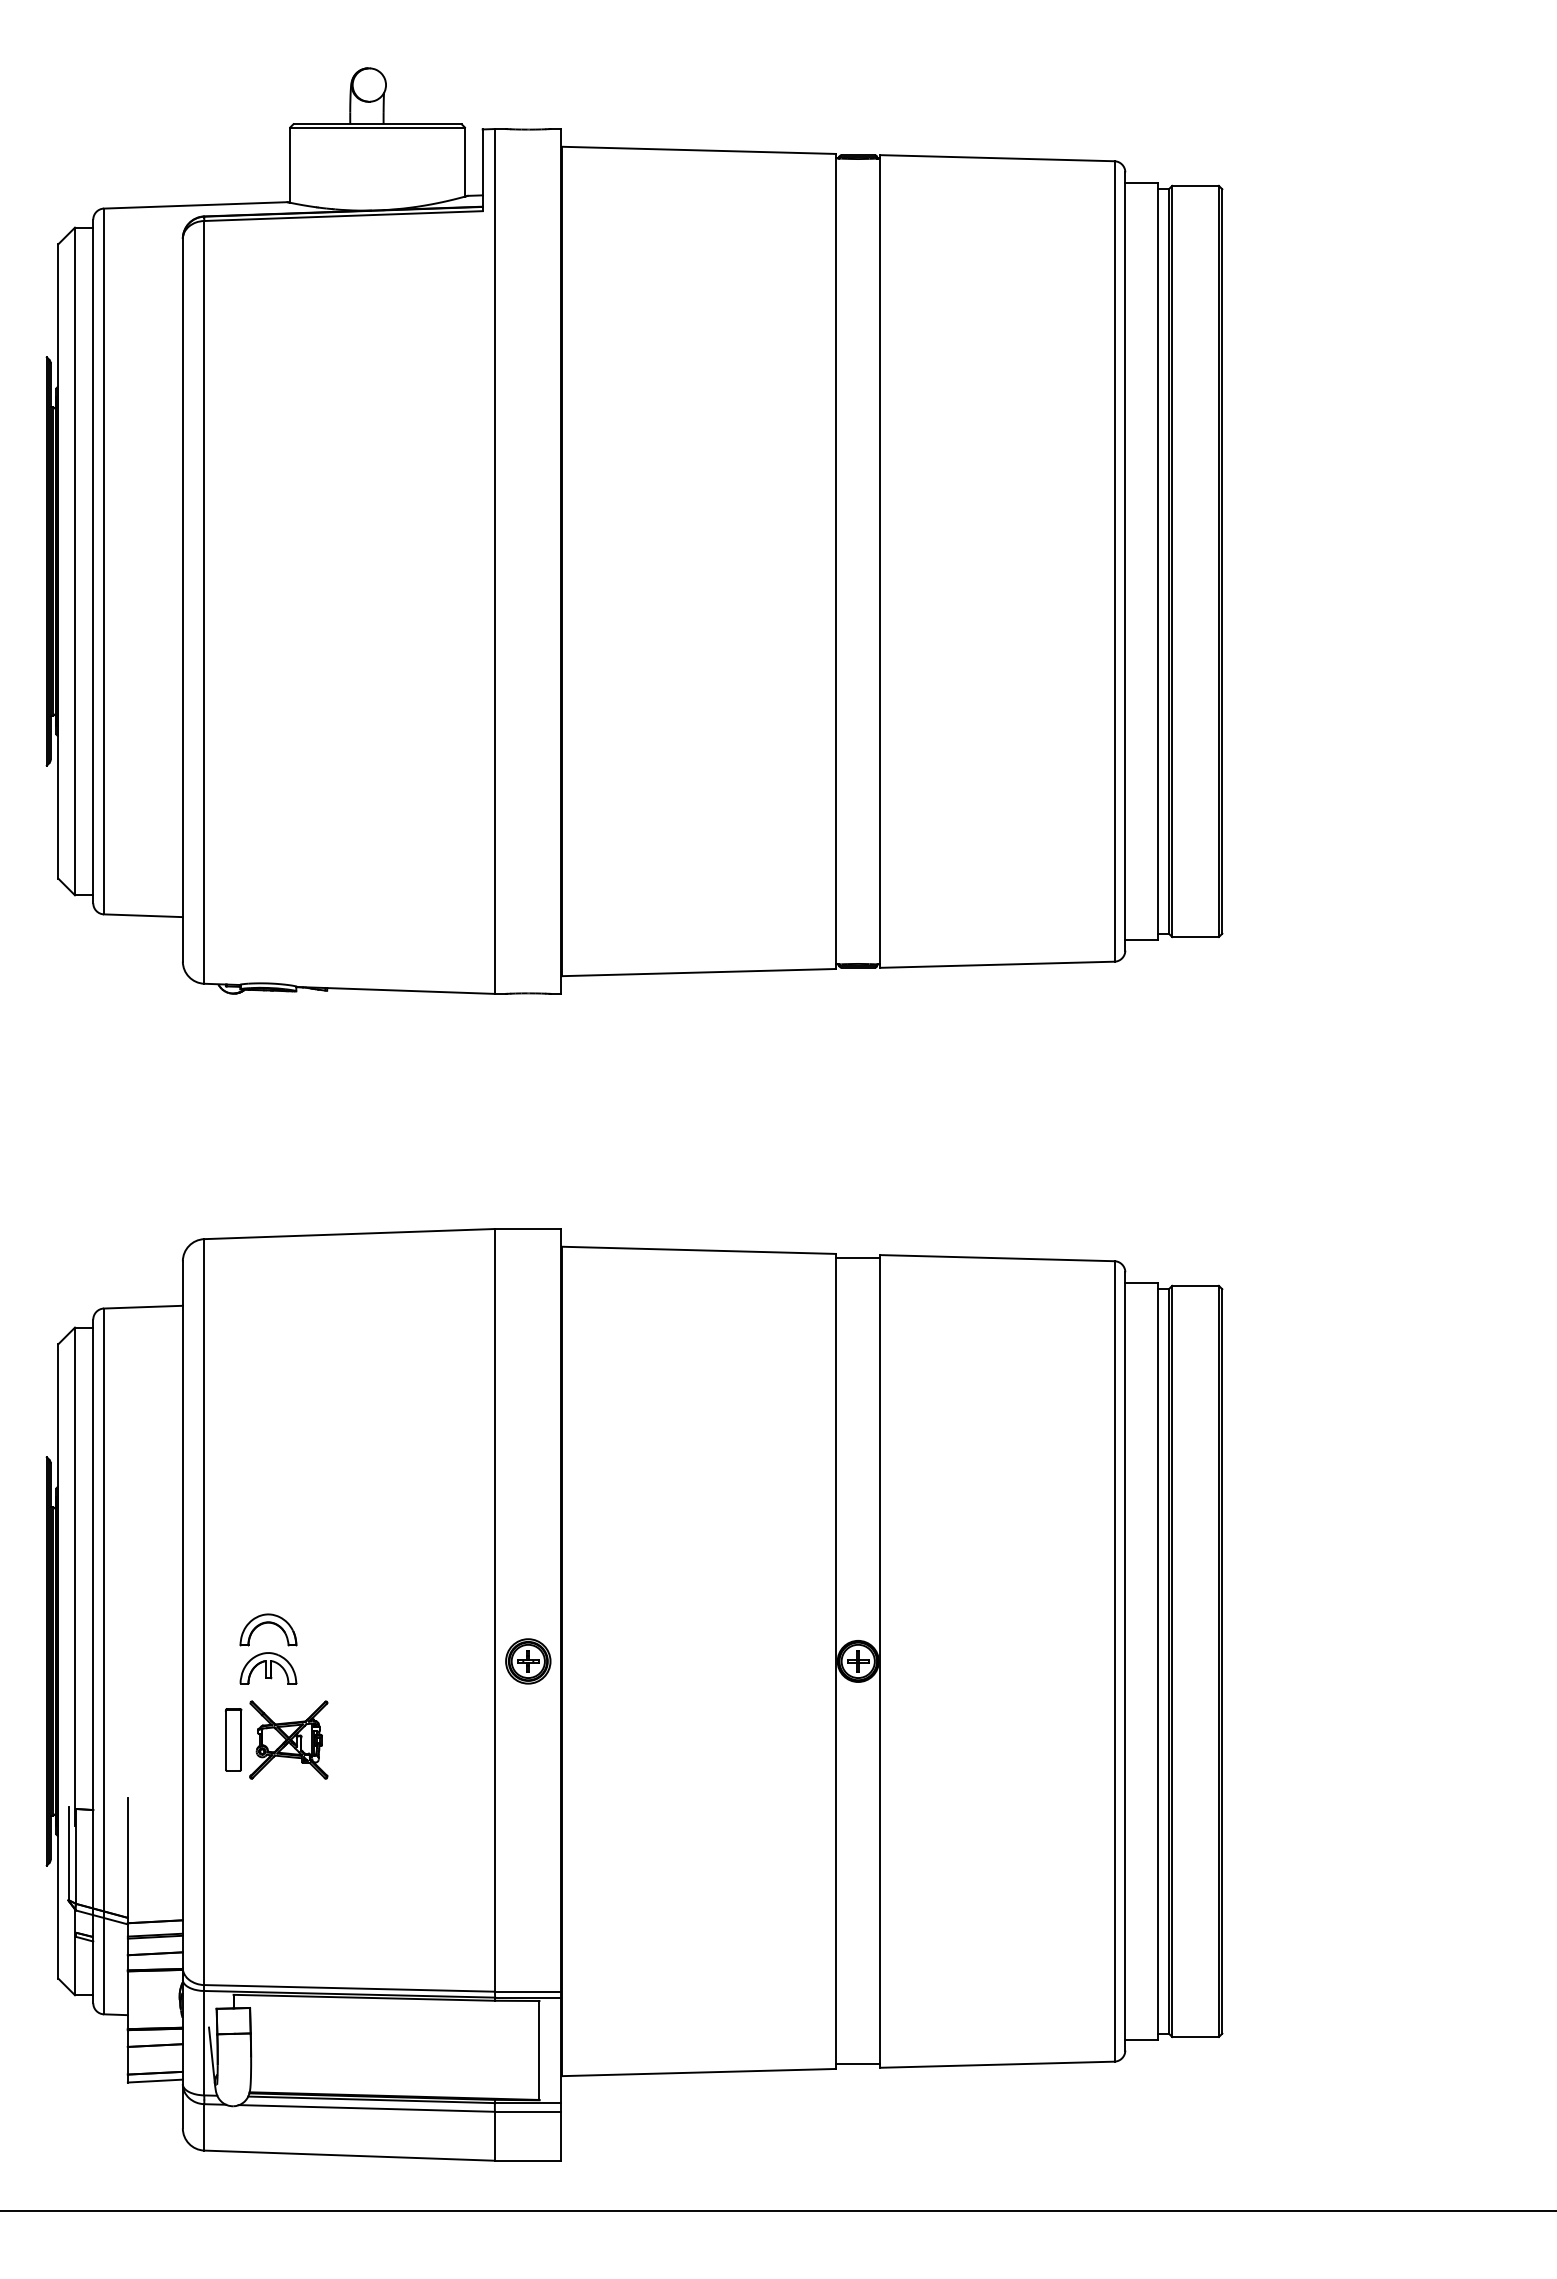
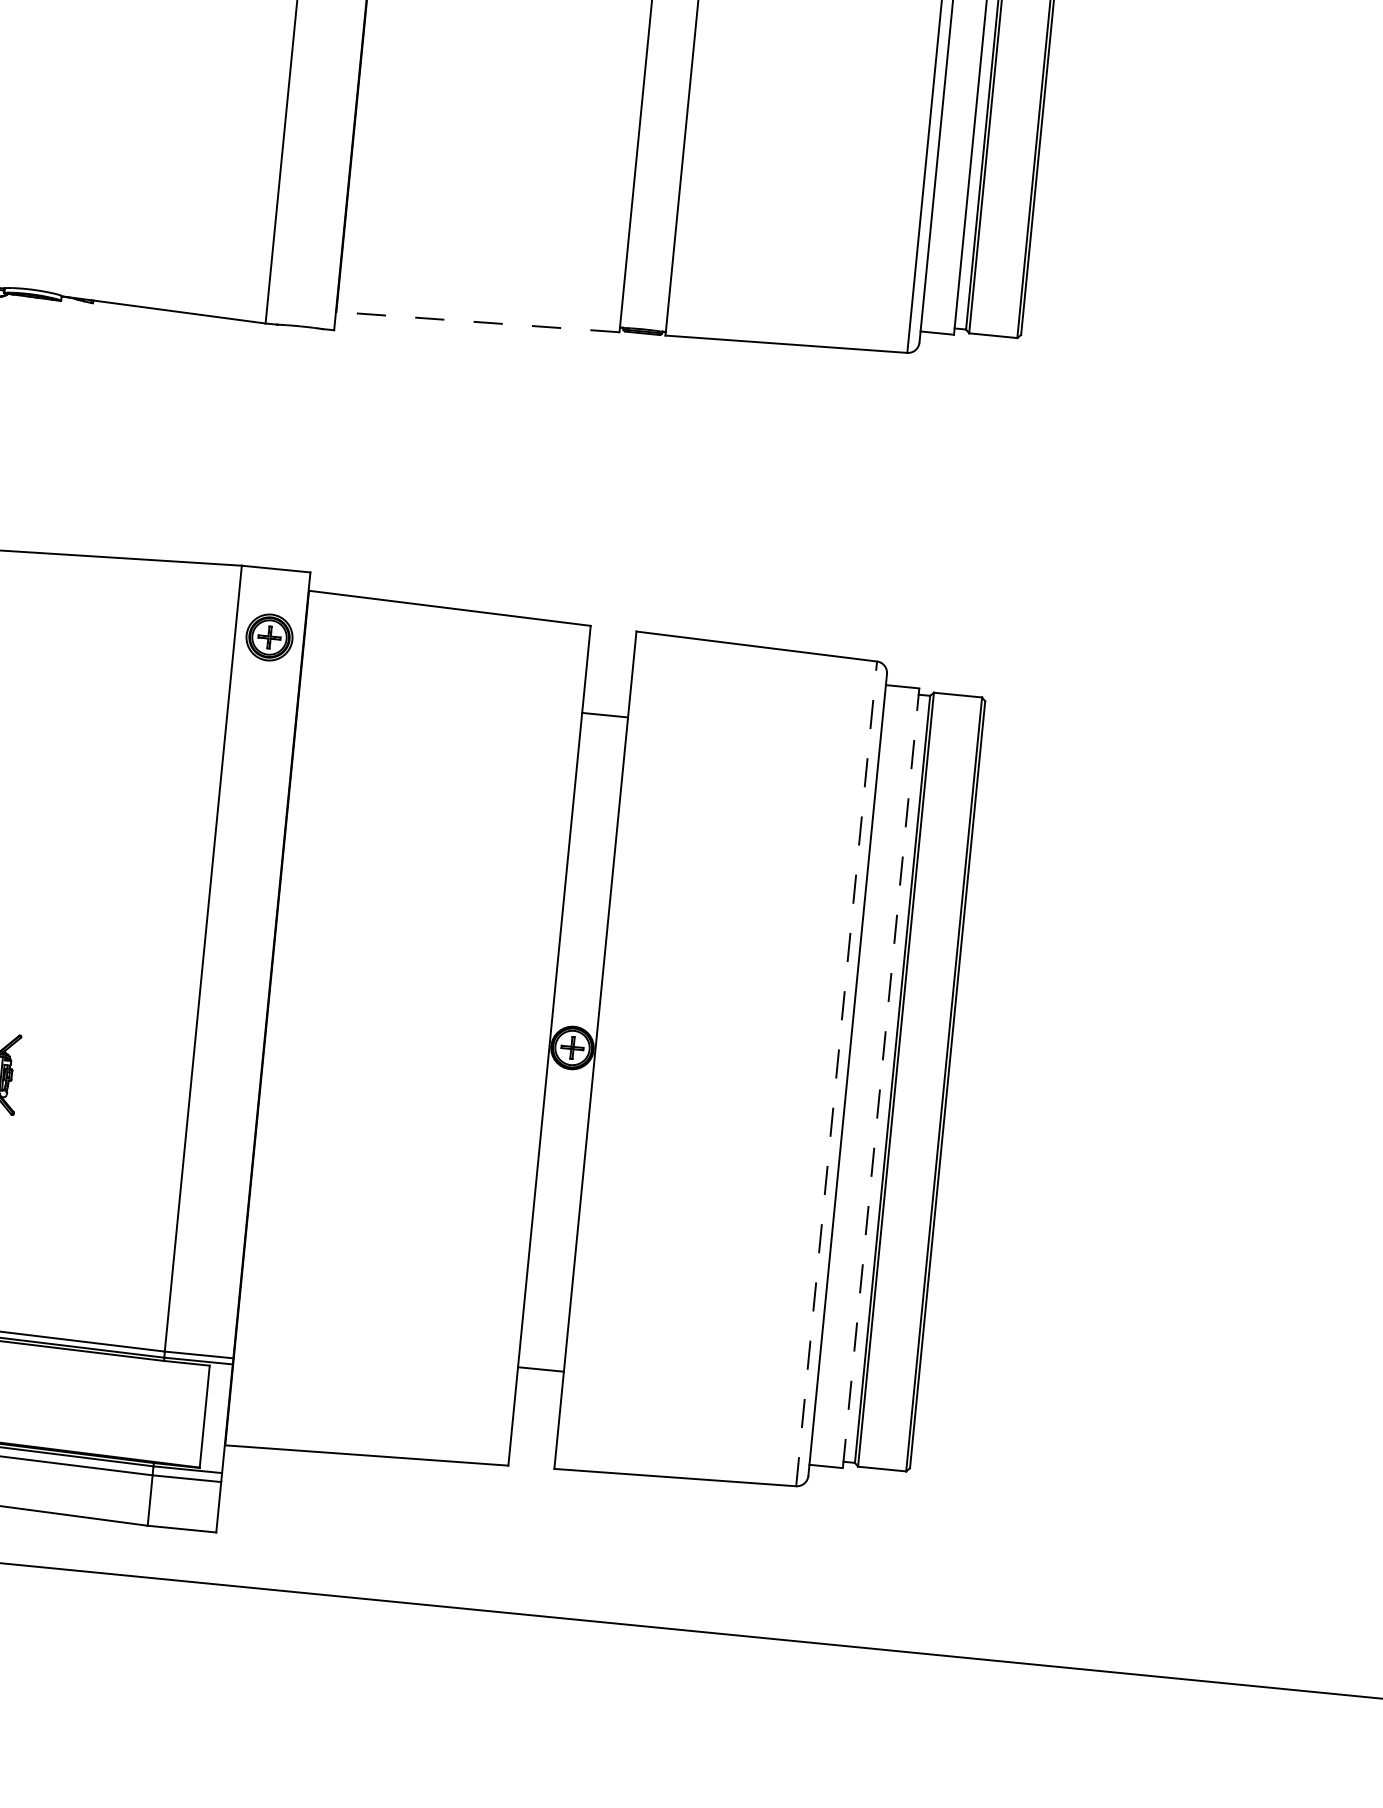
line: (698, 972) -> (477, 322), solid -> dashed
line: (857, 1258) -> (604, 715), moved
line: (1114, 1660) -> (836, 1072), solid -> dashed
line: (1157, 1660) -> (880, 1077), solid -> dashed
part: (528, 1661) -> (269, 637), moved
line: (857, 2064) -> (540, 1369), moved

